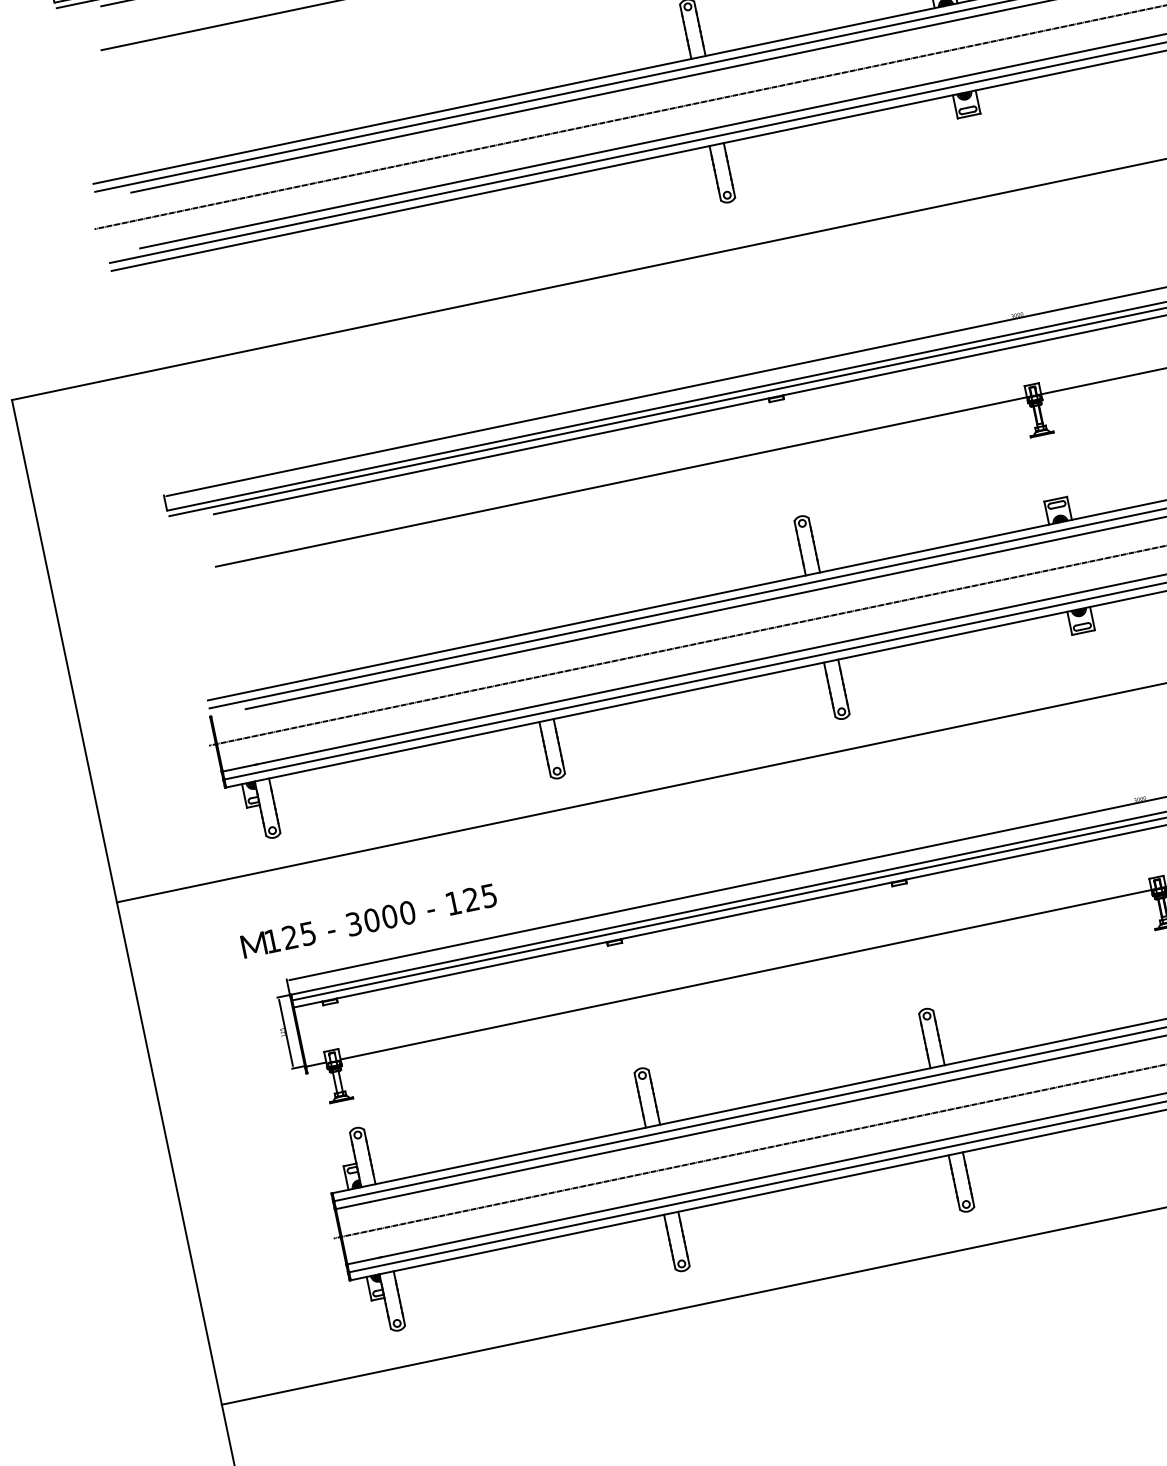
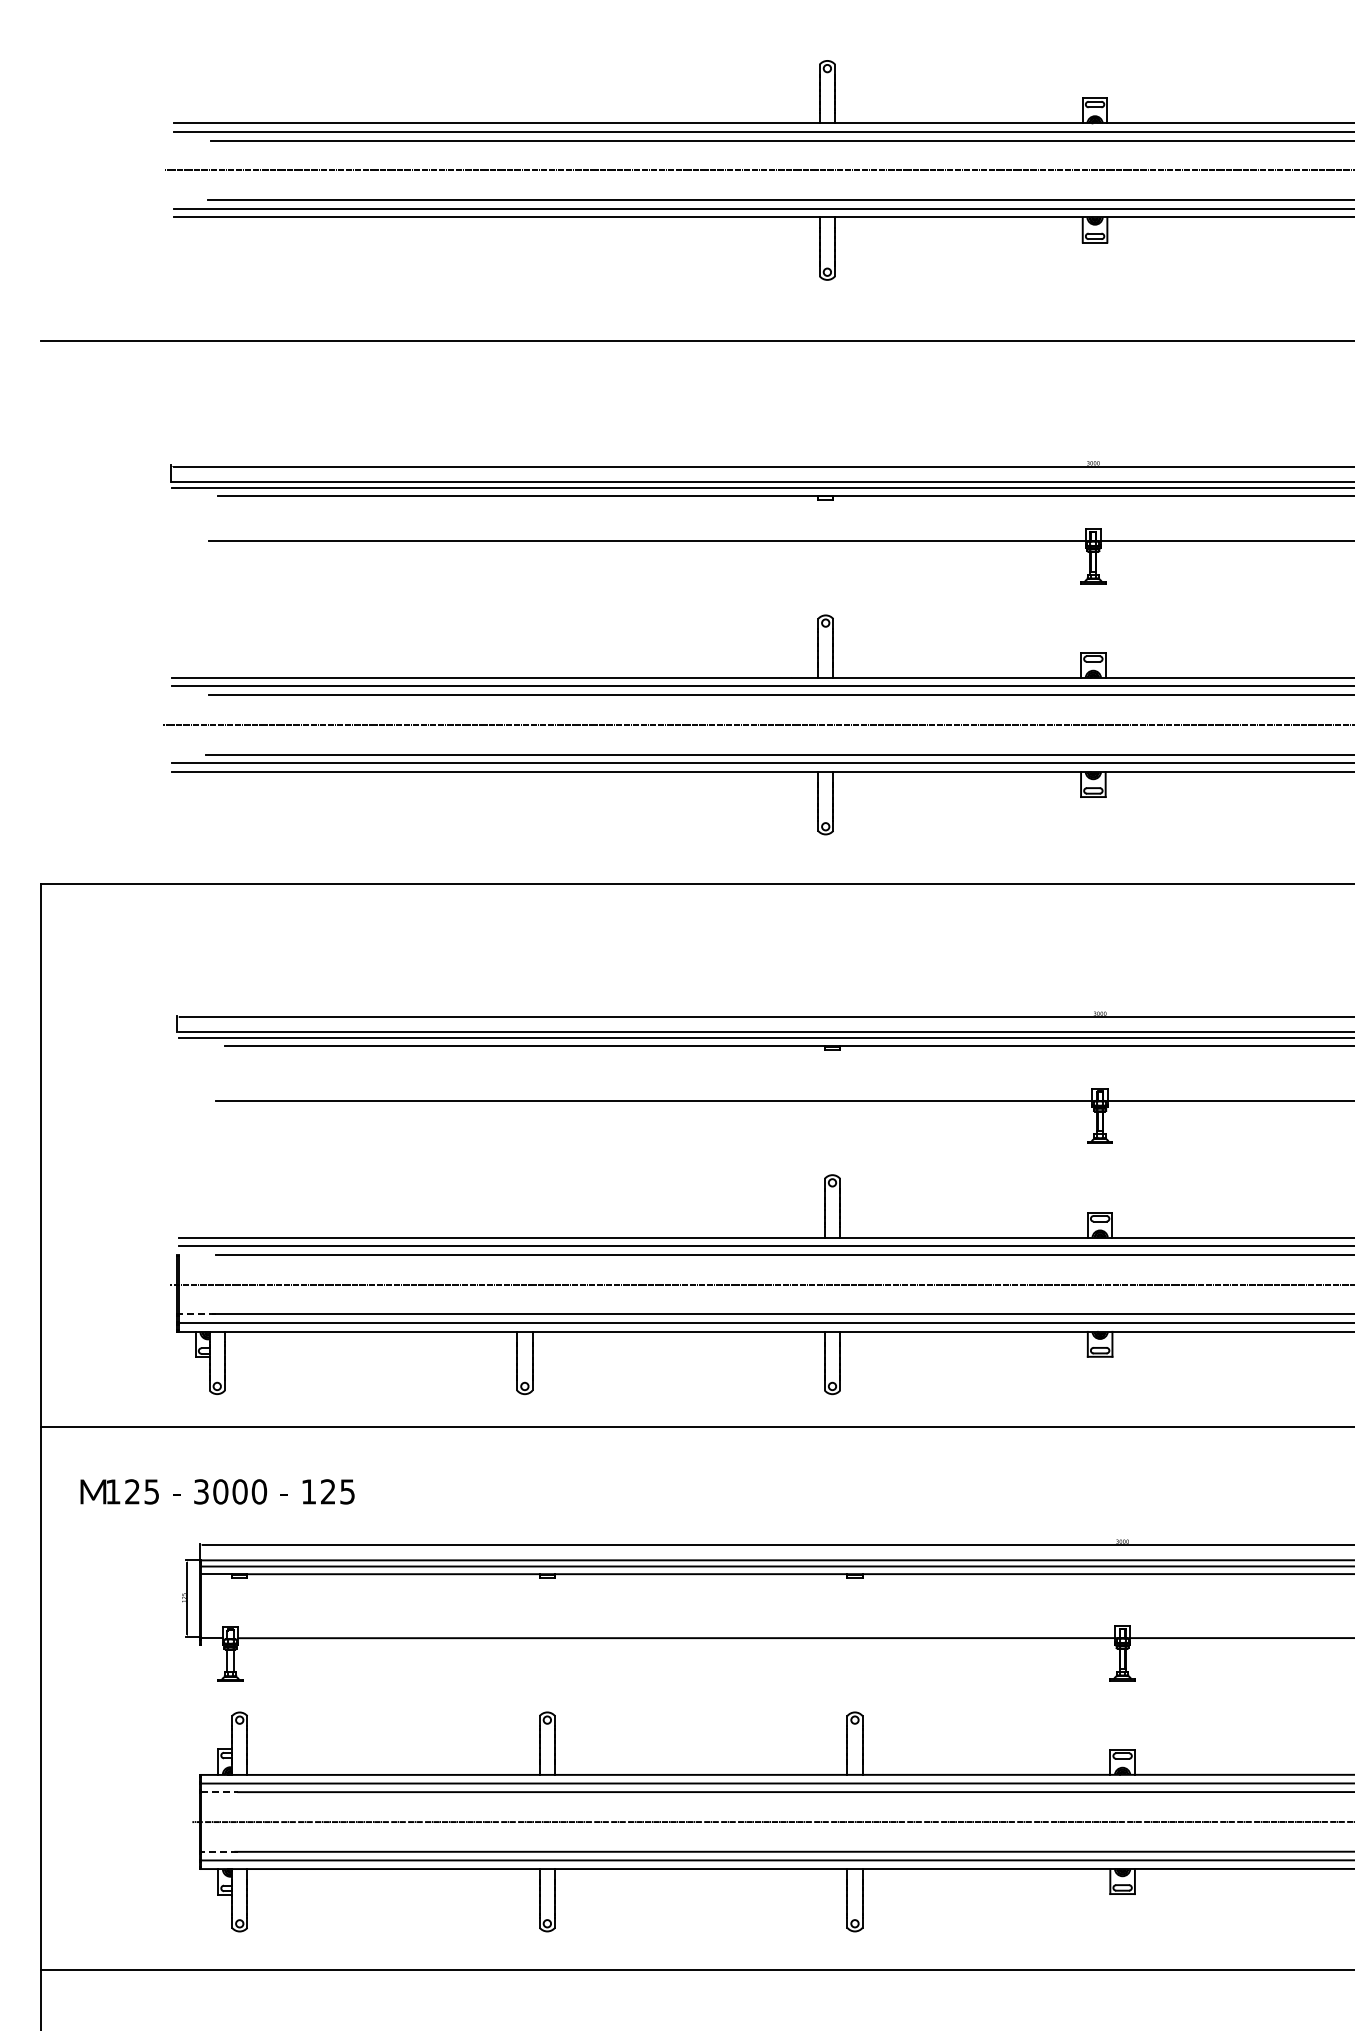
line: (240, 767) -> (197, 1314), solid -> dashed
text: (368, 920) -> (217, 1491), moved
line: (353, 1205) -> (219, 1792), solid -> dashed
line: (364, 1260) -> (219, 1851), solid -> dashed

